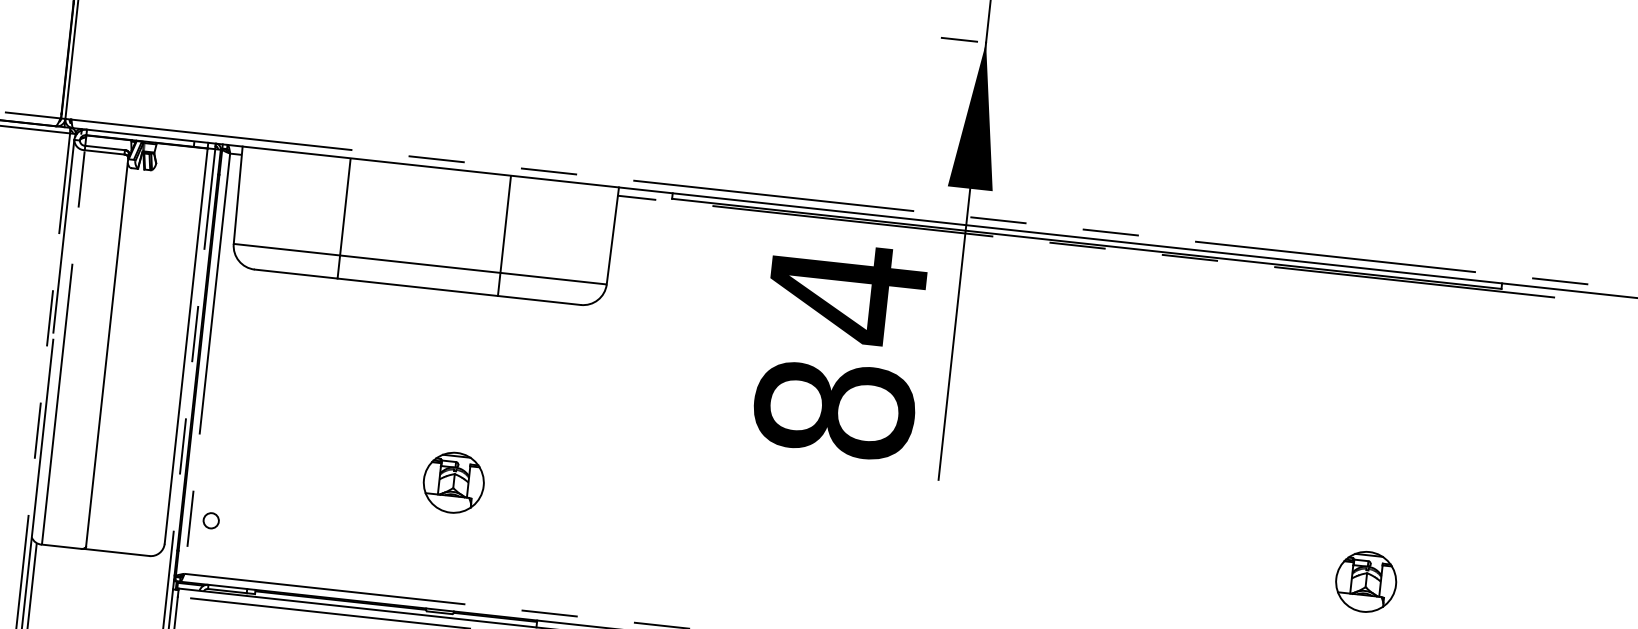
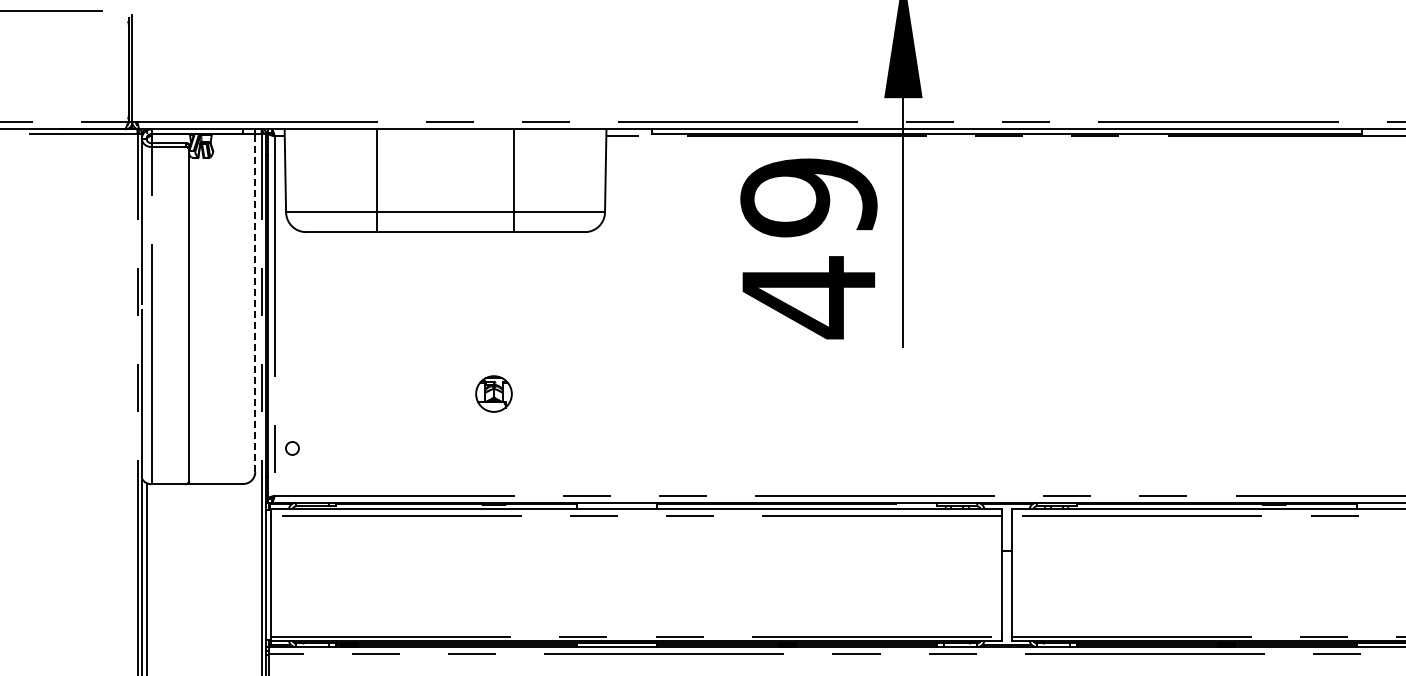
line: (186, 346) -> (255, 303), solid -> dashed
text: (840, 351) -> (808, 247), 84 -> 49
part: (453, 482) -> (493, 393), size x0.7
part: (1365, 581) -> (1273, 393), removed

